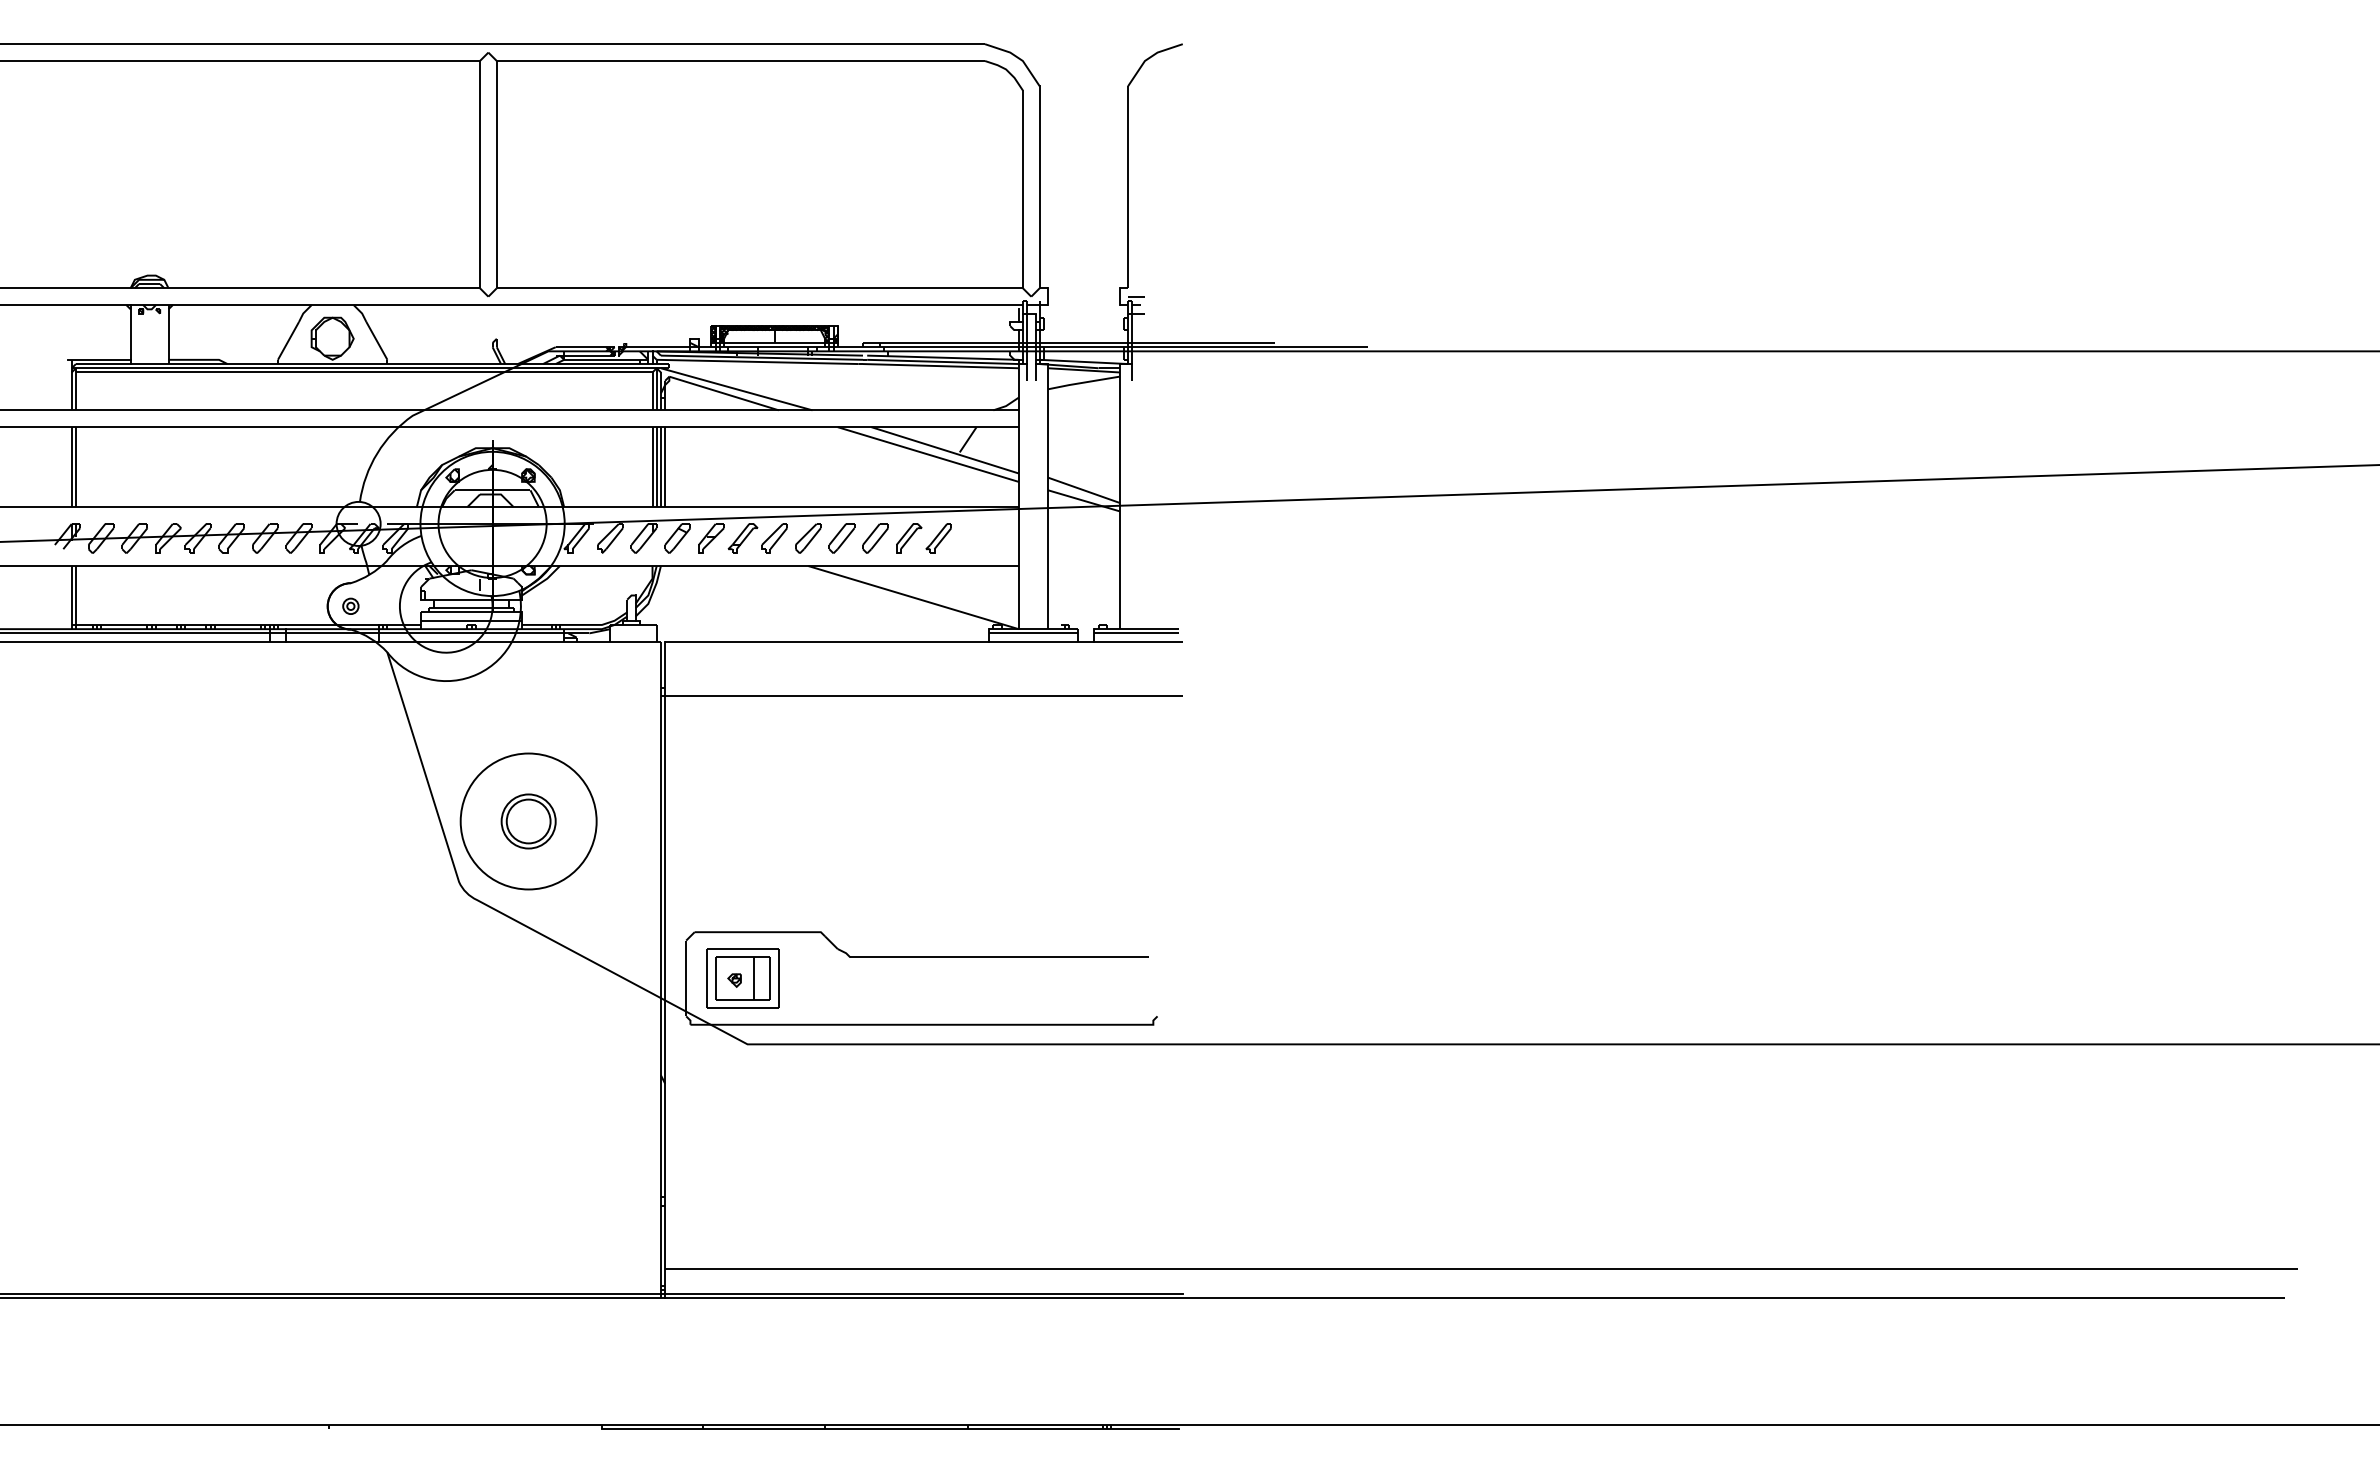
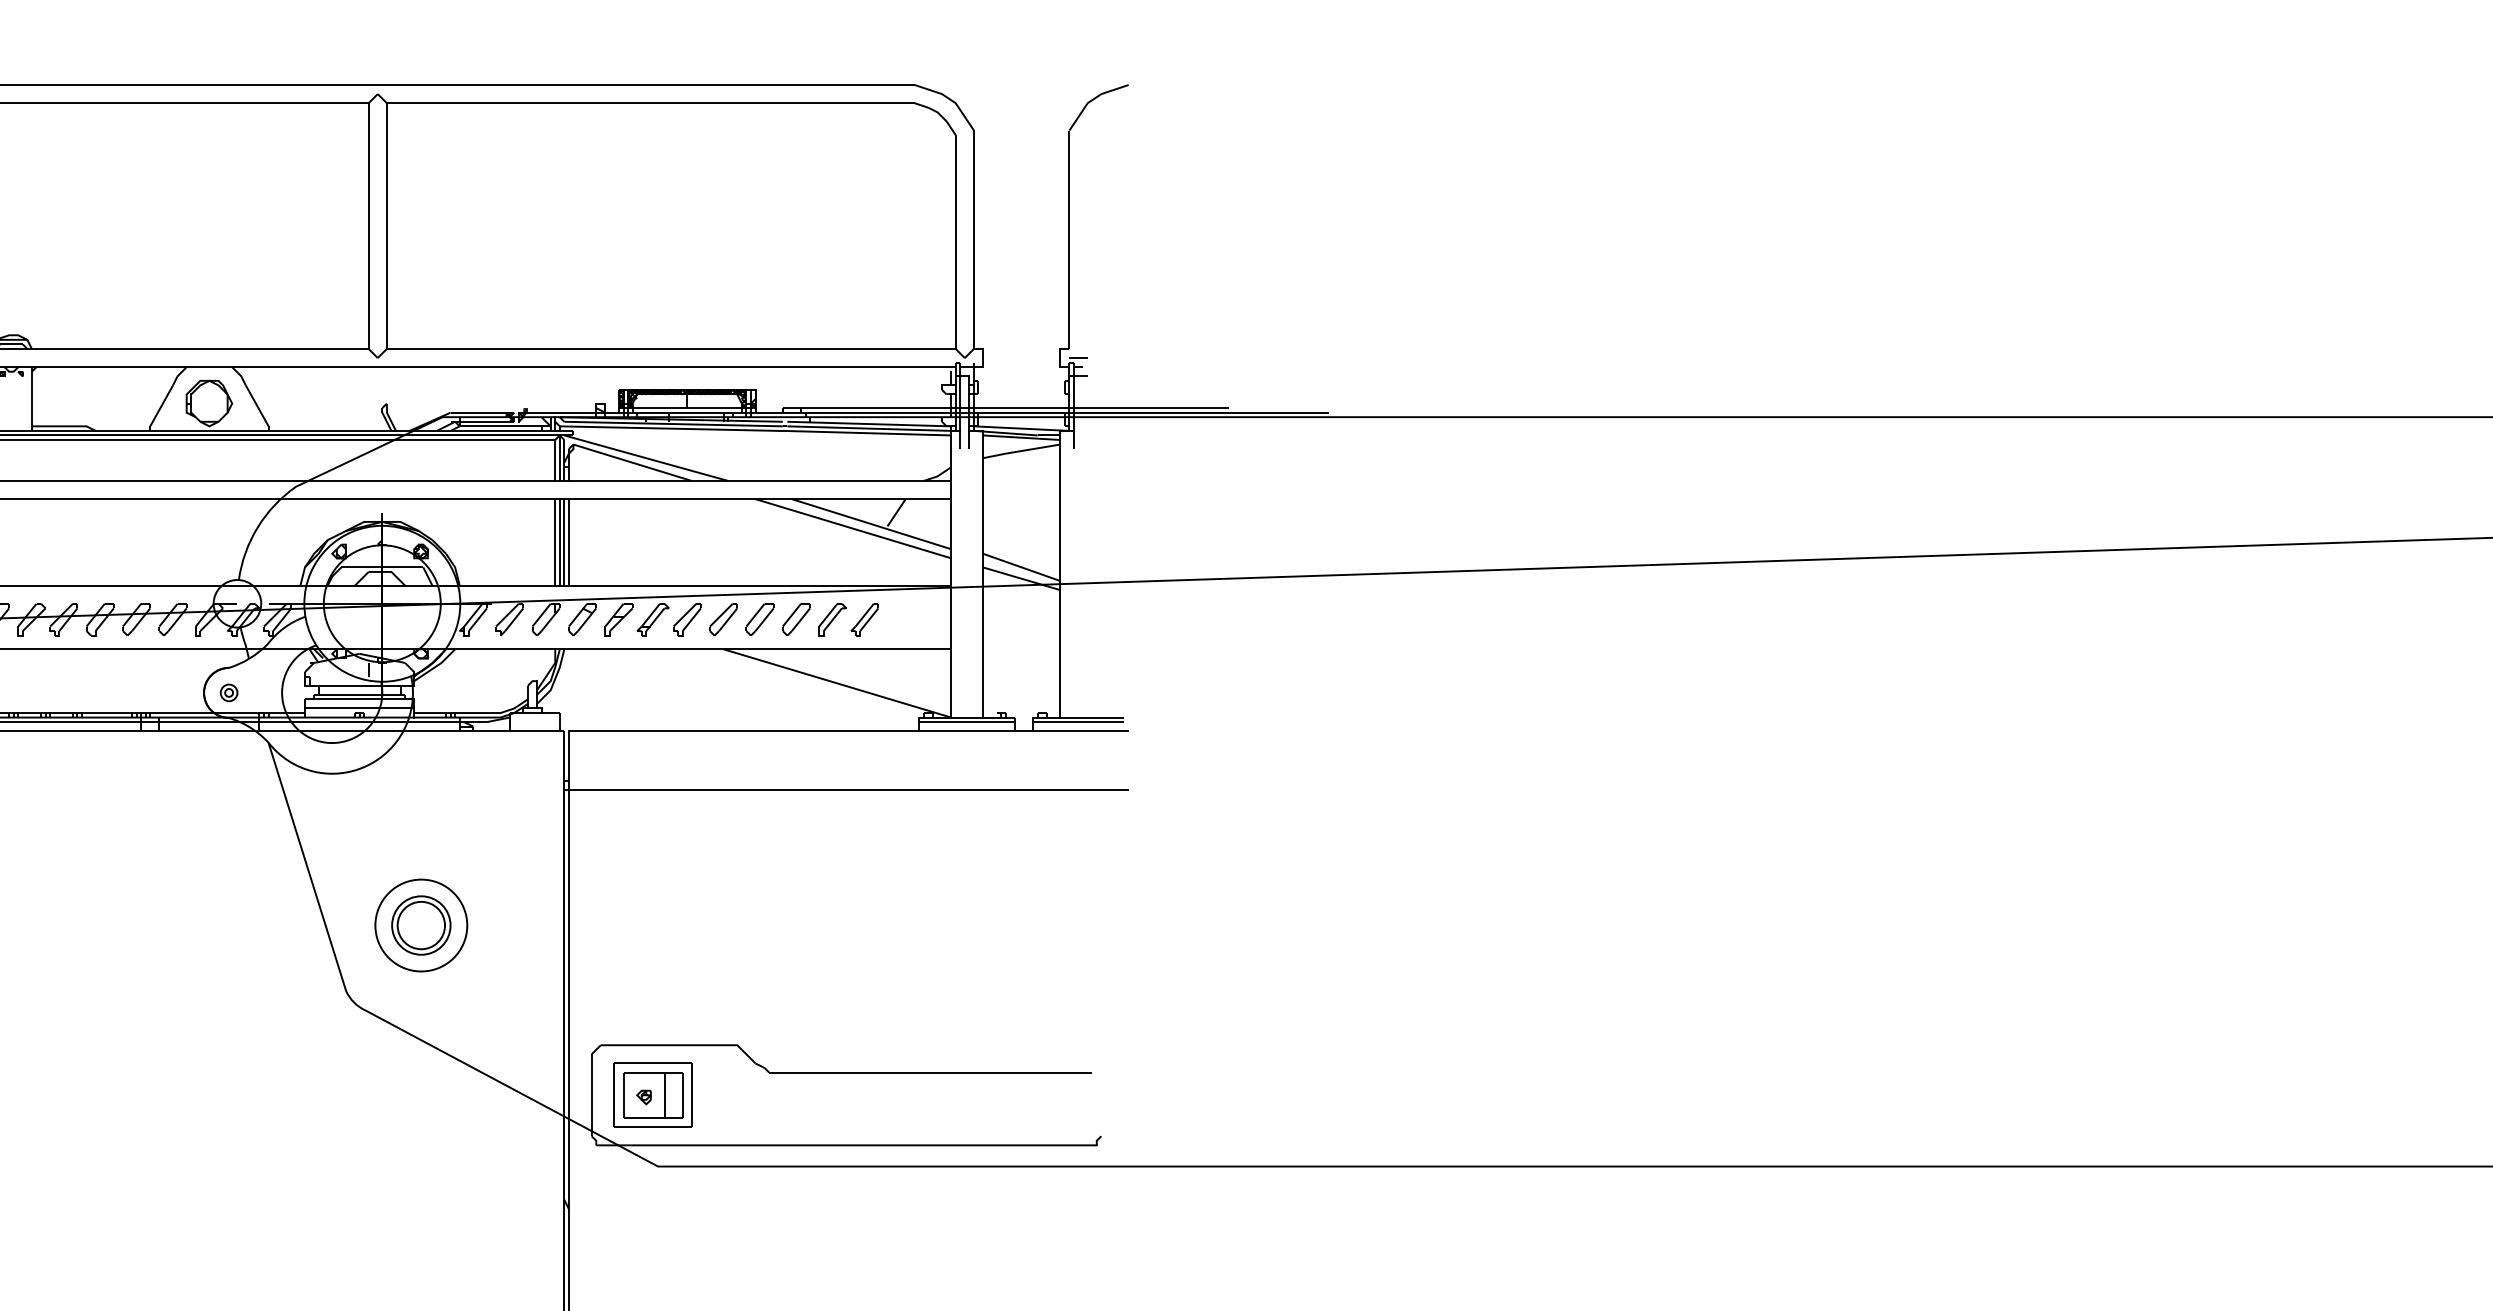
circle: (528, 821) -> (421, 925), size x0.62

